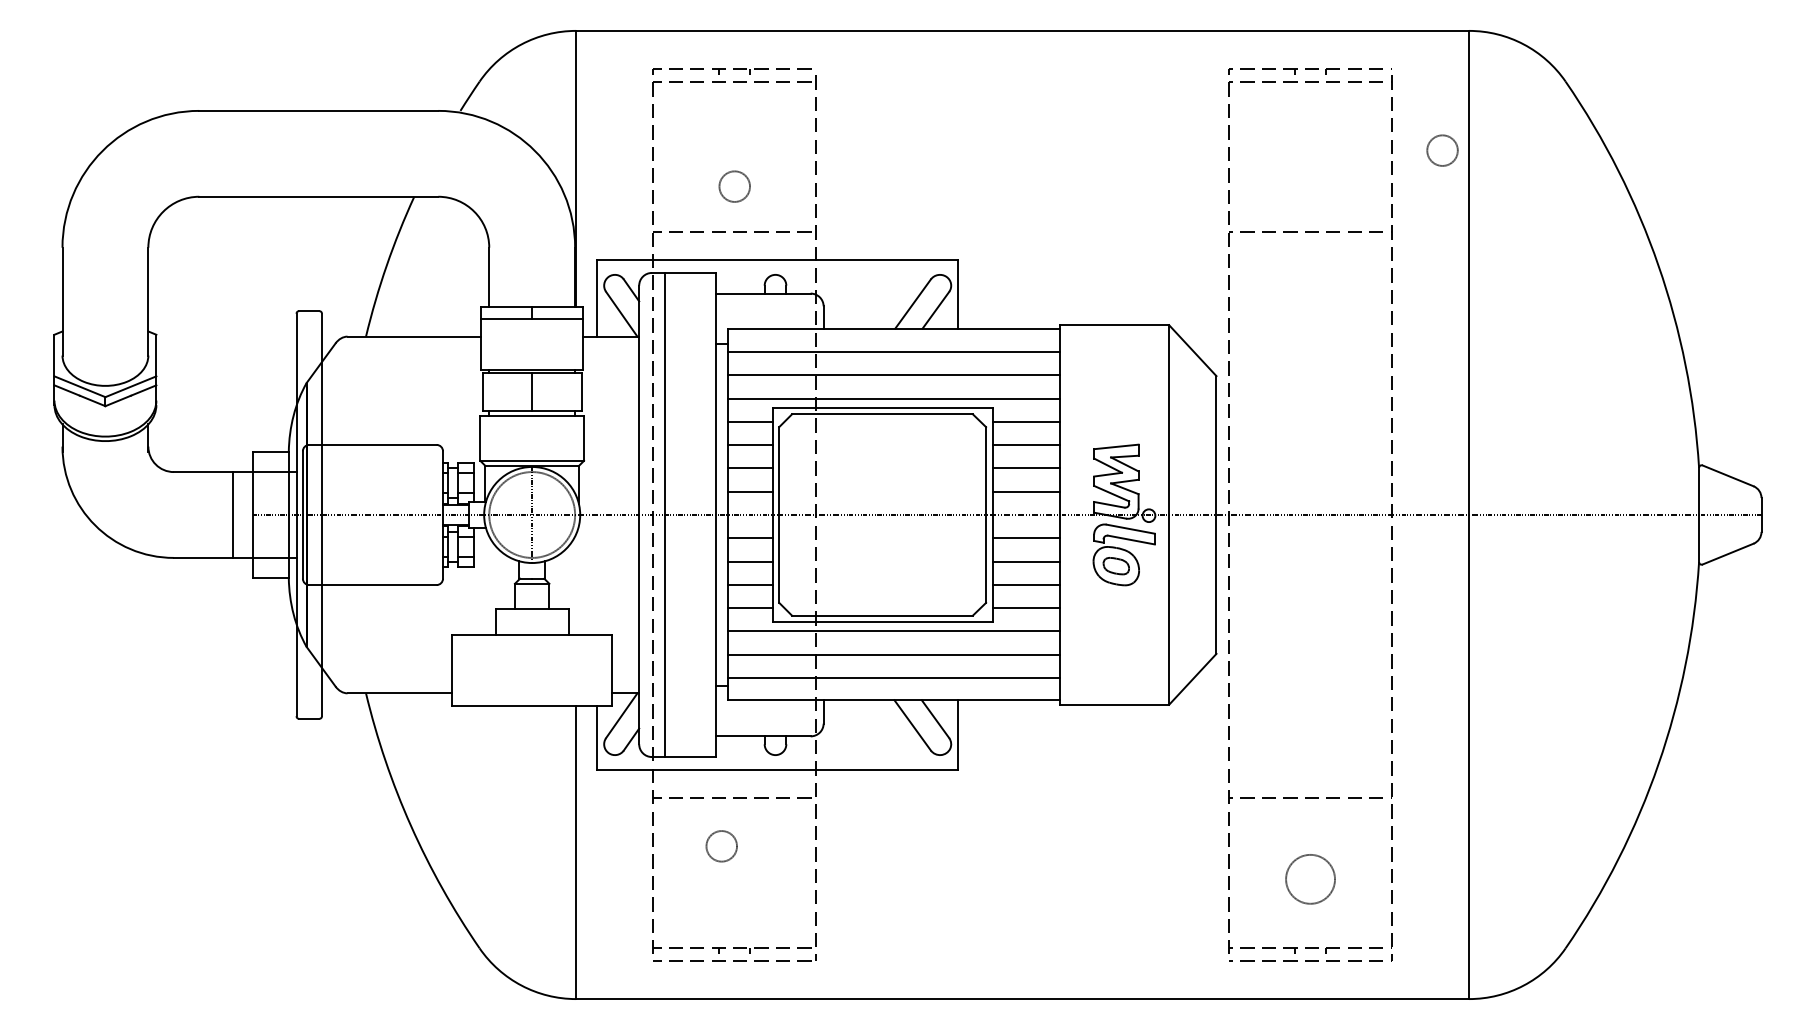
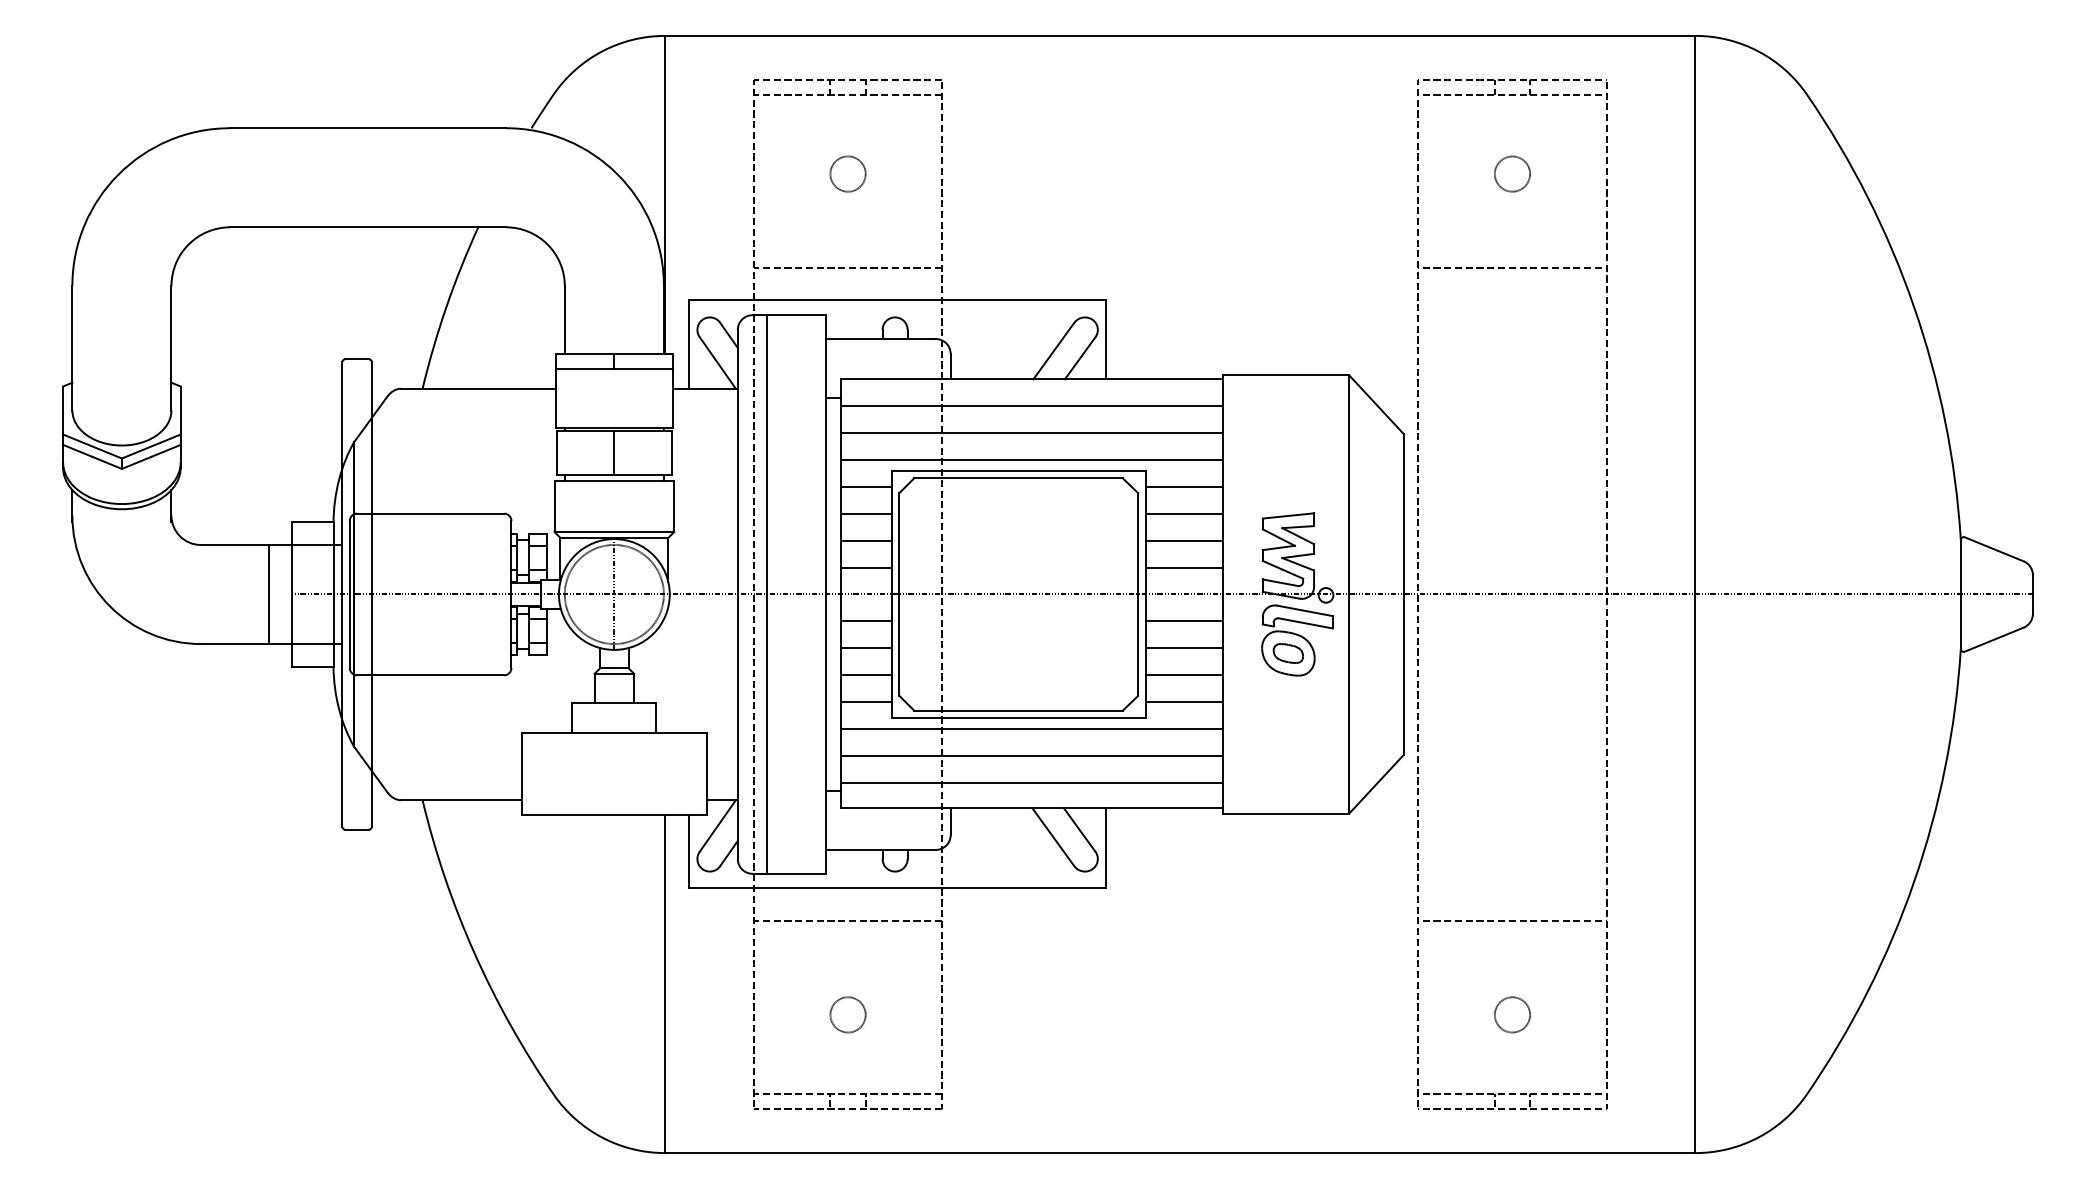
circle: (1442, 150) -> (1512, 173), moved
circle: (734, 186) -> (847, 173), moved
circle: (721, 846) -> (847, 1015), moved
circle: (1310, 879) -> (1512, 1015), size x0.62

